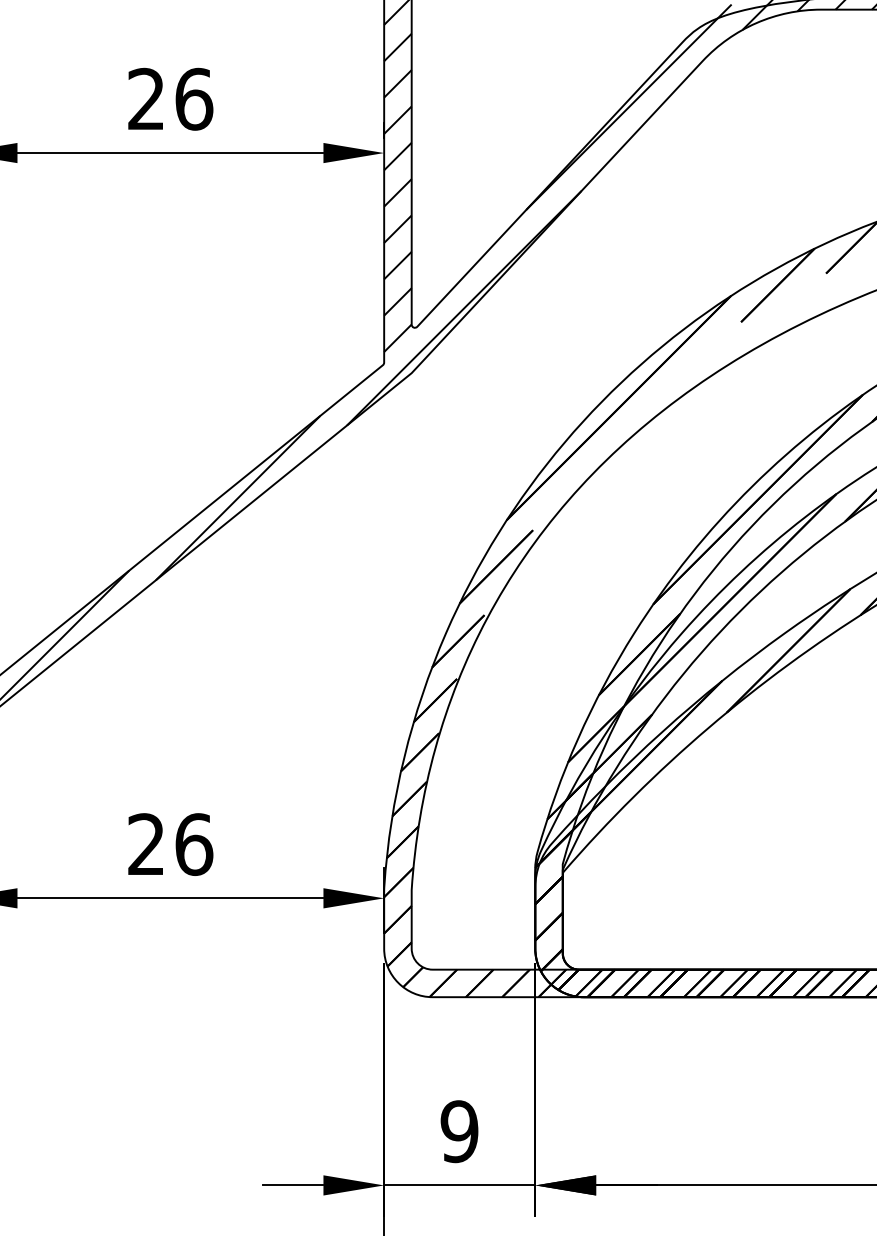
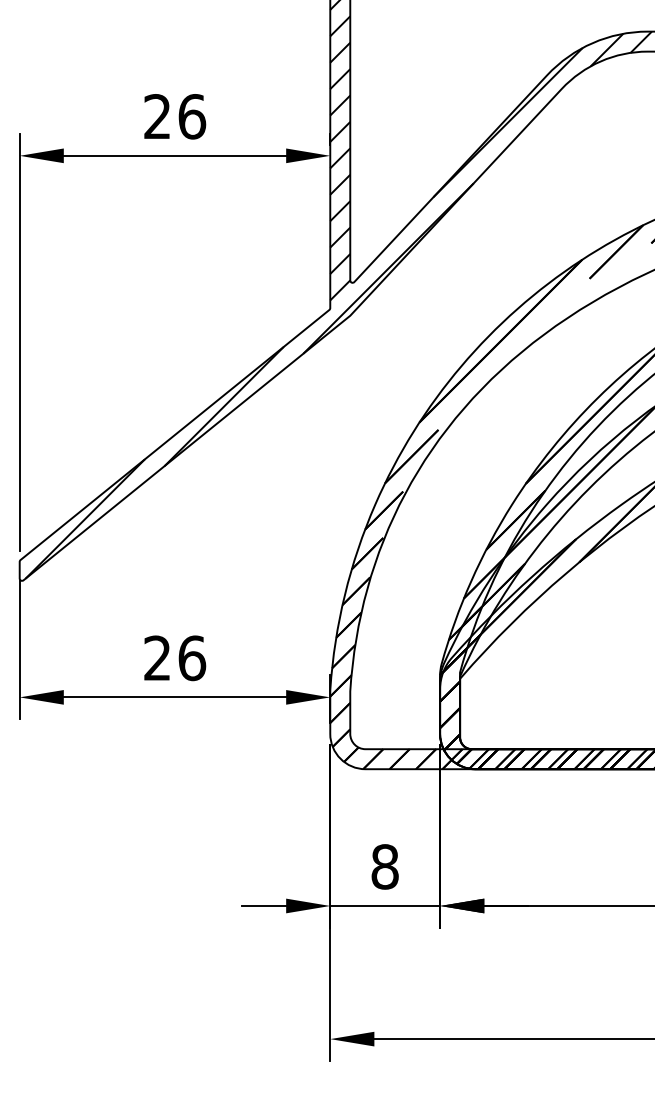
text: (458, 1131) -> (384, 866), 9 -> 8

